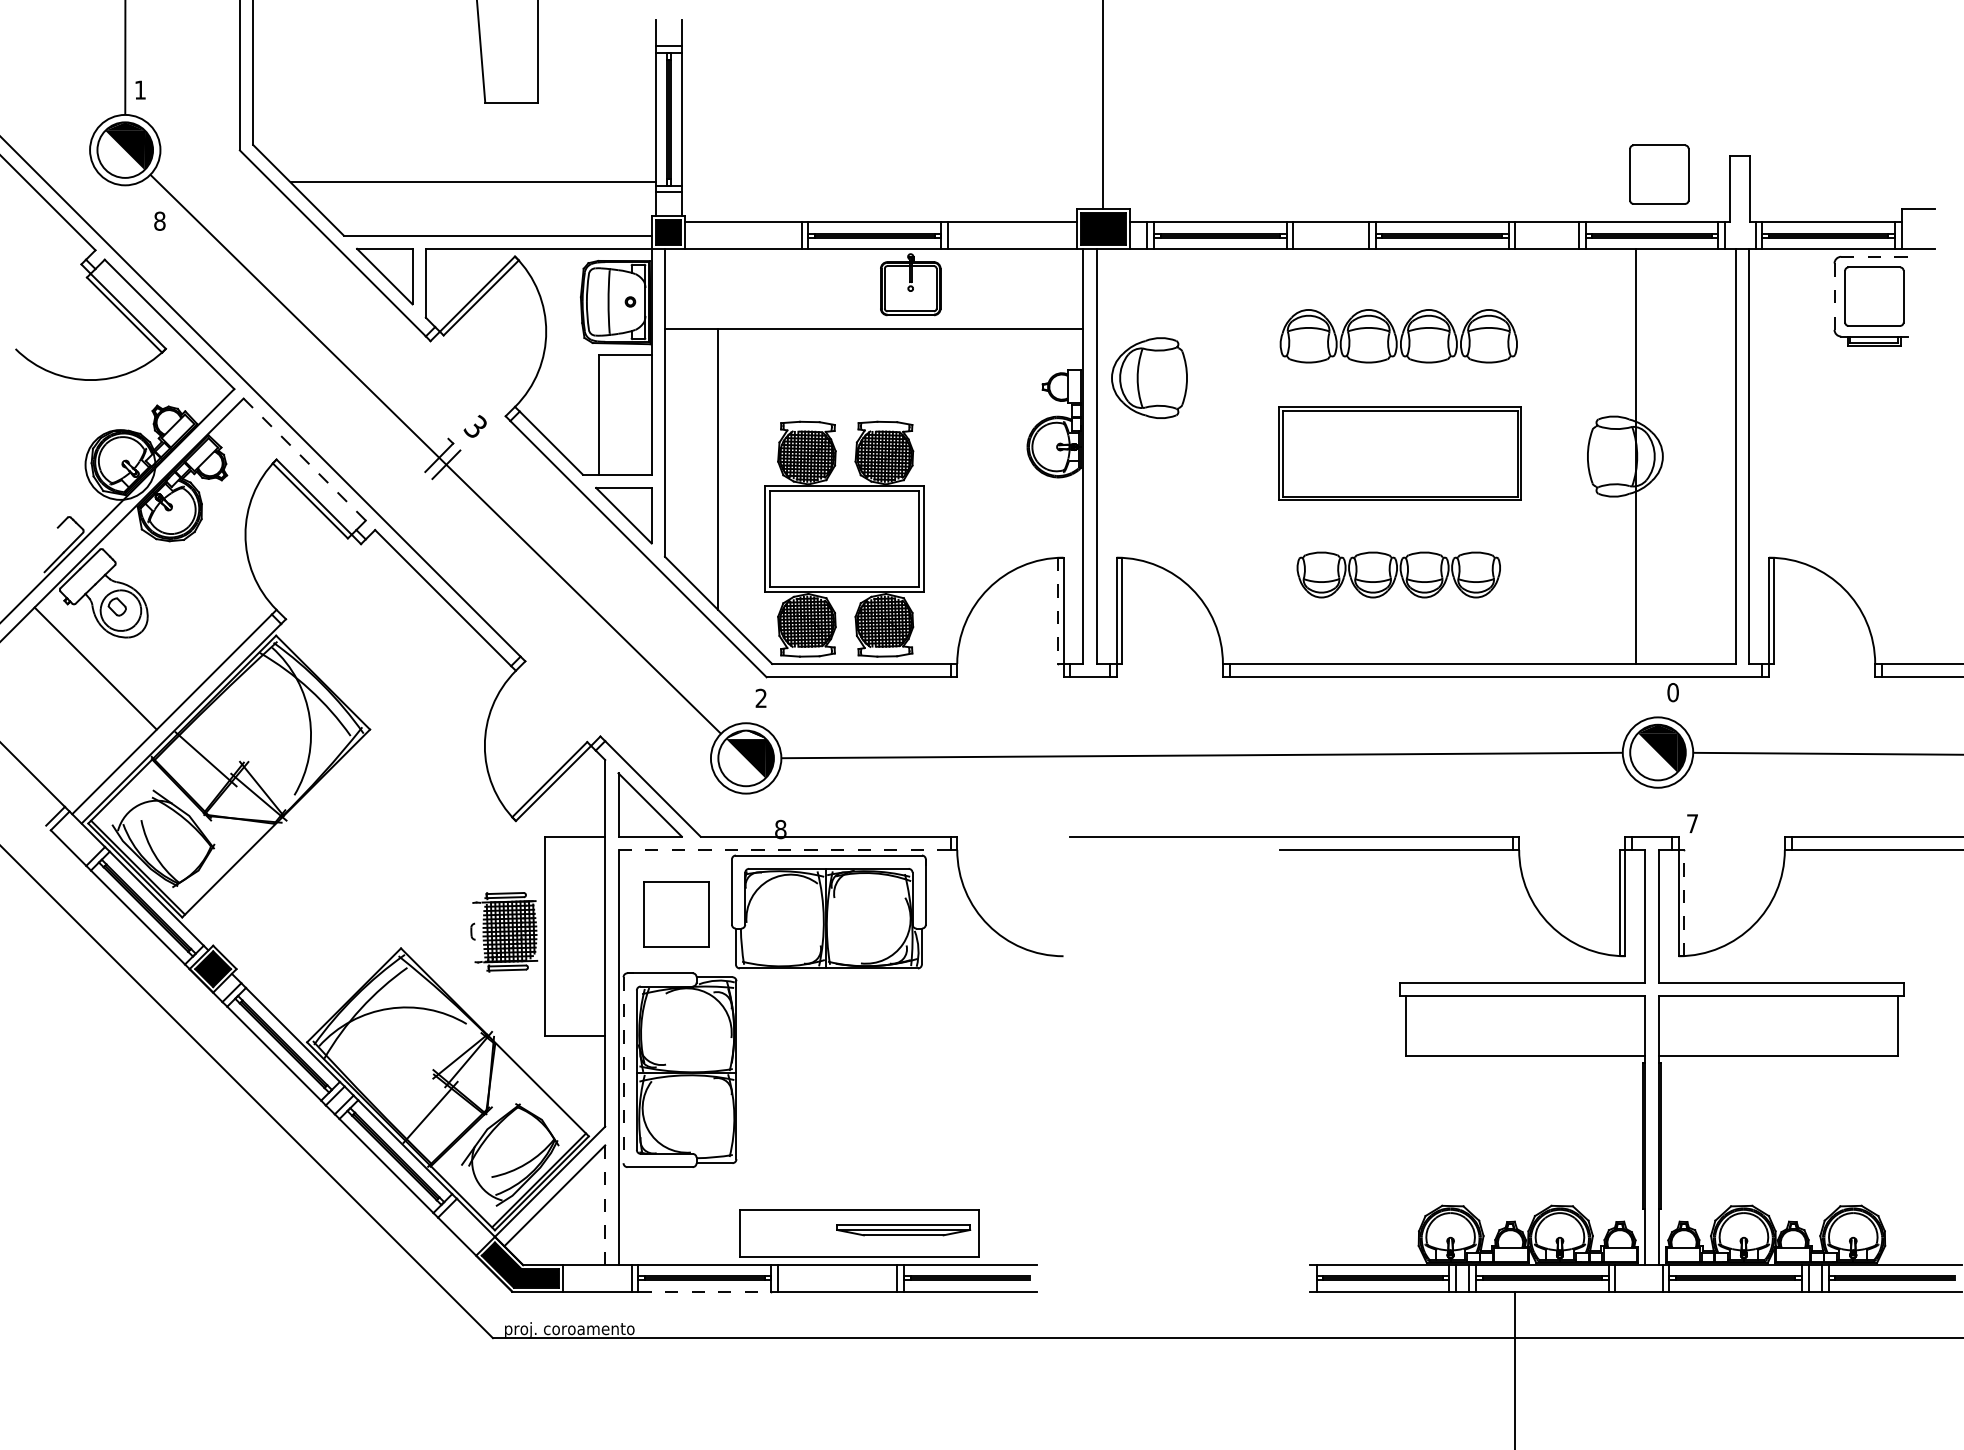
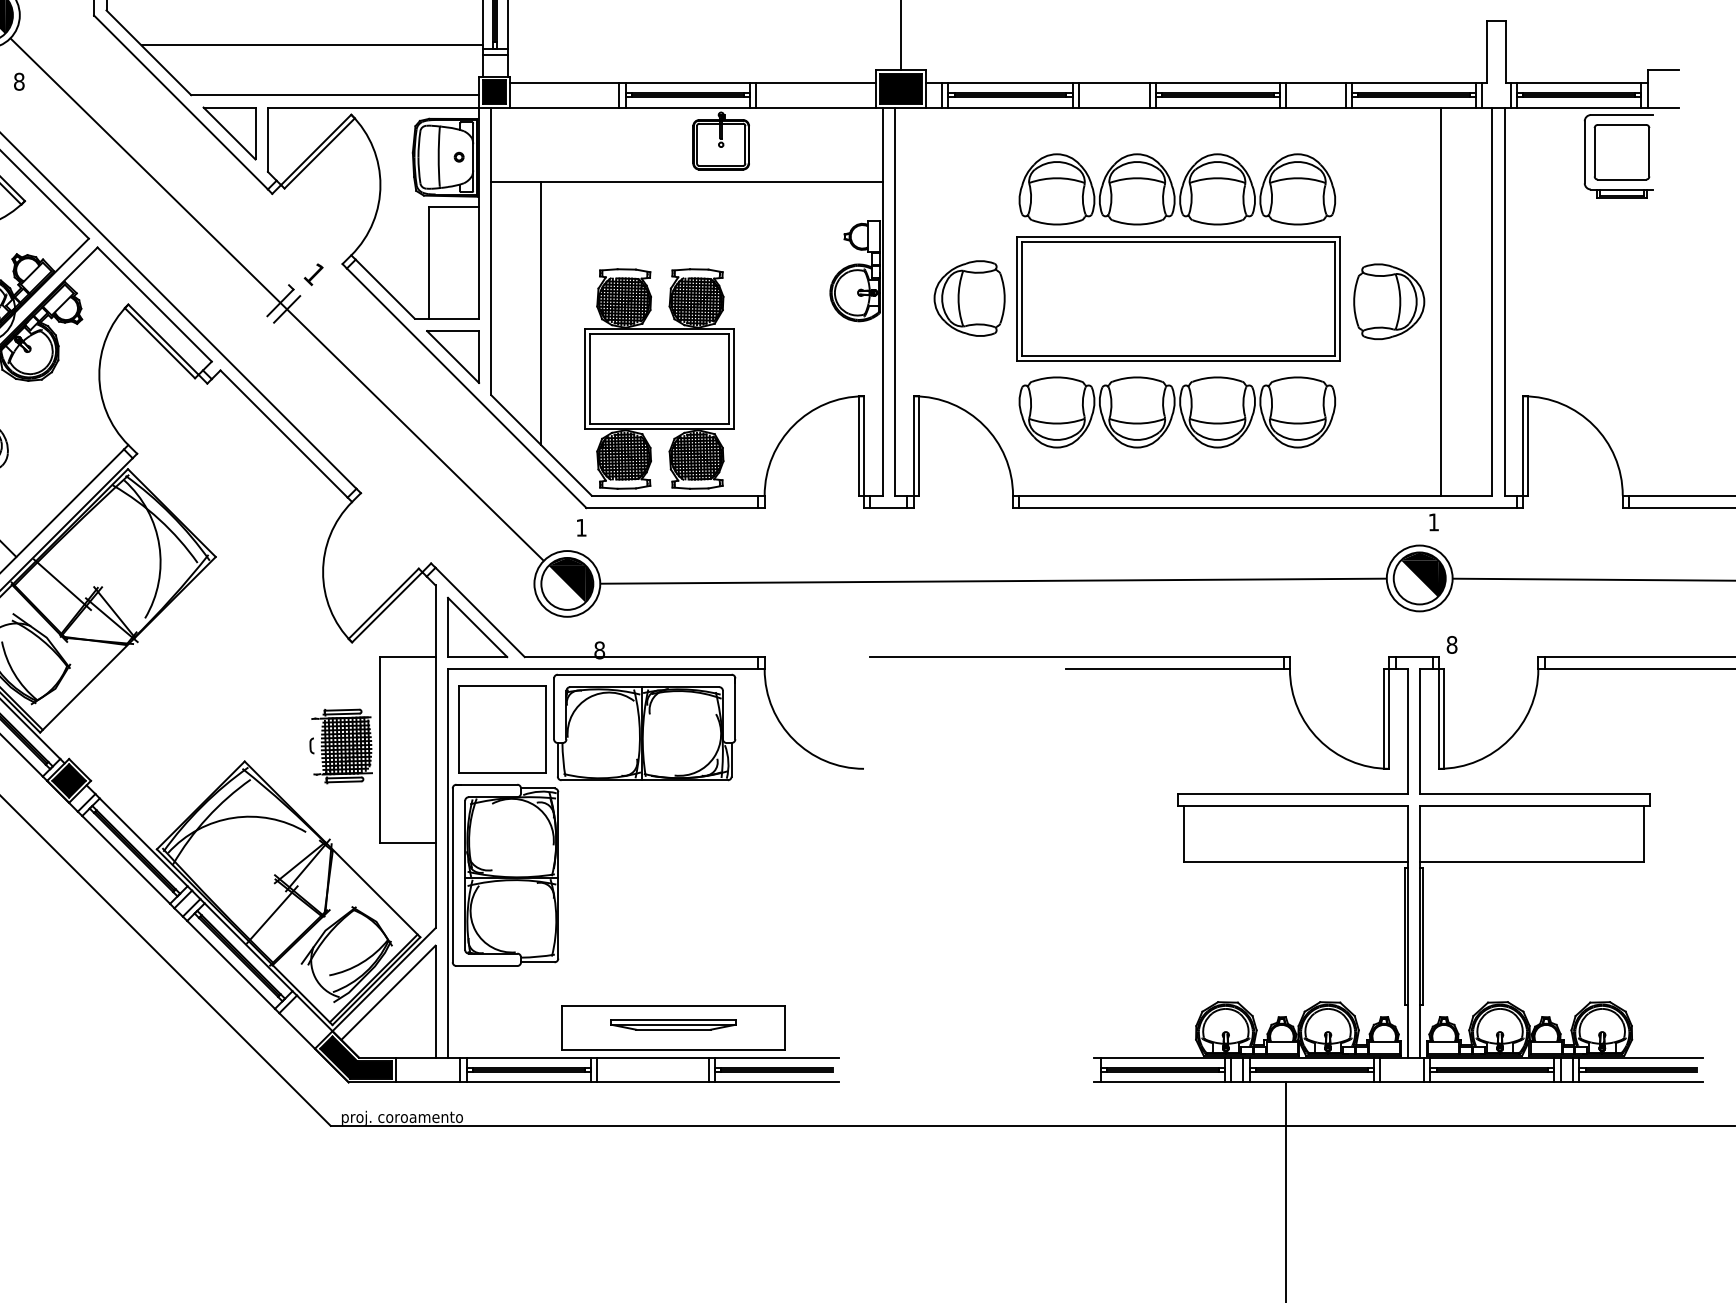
part: (1659, 174) -> (1421, 38), removed
line: (1873, 256) -> (1621, 114), dashed -> solid
line: (1834, 297) -> (1584, 153), dashed -> solid
part: (1398, 335) -> (1177, 188), size x1.43
part: (1149, 377) -> (969, 297), moved
text: (474, 427) -> (313, 274), 3 -> 1
part: (1400, 453) -> (1179, 298), size x1.43
line: (1635, 455) -> (1440, 300), moved
line: (305, 459) -> (155, 304), dashed -> solid
part: (1398, 574) -> (1177, 411), size x1.67
line: (1058, 611) -> (859, 446), dashed -> solid
text: (1672, 692) -> (1433, 522), 0 -> 1
text: (760, 697) -> (580, 526), 2 -> 1
fill: (746, 734) -> (567, 561), added
text: (1692, 823) -> (1451, 644), 7 -> 8
line: (785, 849) -> (604, 669), dashed -> solid
line: (1683, 902) -> (1443, 718), dashed -> solid
part: (676, 914) -> (502, 729), size x1.43
line: (623, 1070) -> (452, 875), dashed -> solid
line: (605, 1205) -> (435, 1001), dashed -> solid
part: (903, 1230) -> (673, 1025), moved
line: (705, 1291) -> (529, 1082), dashed -> solid

